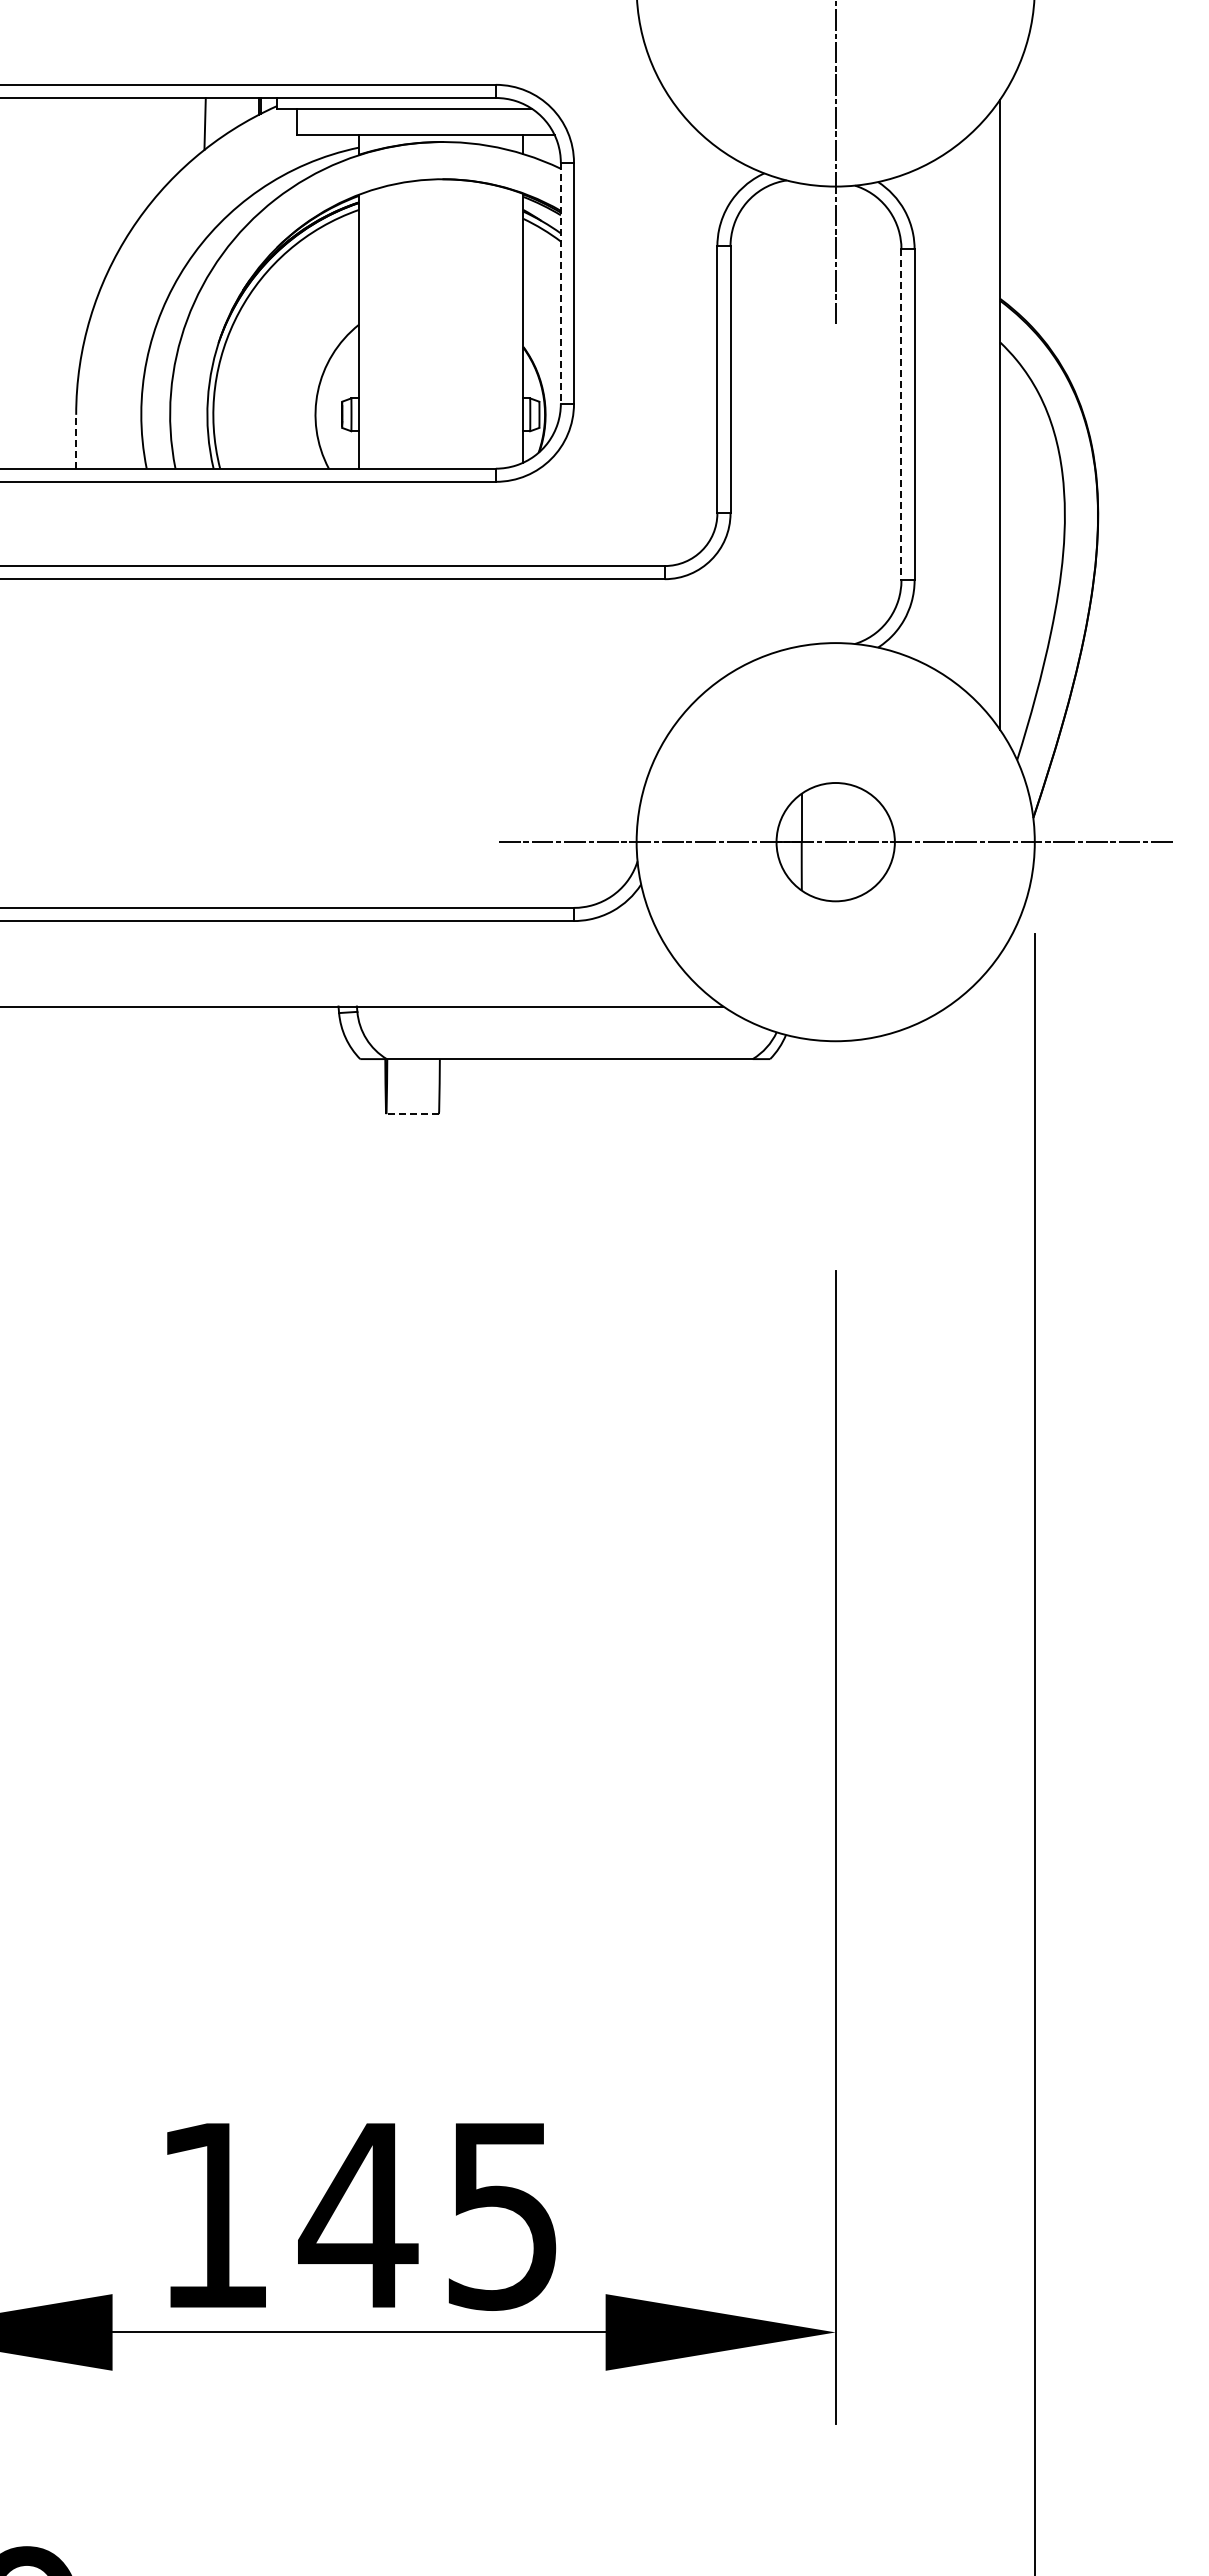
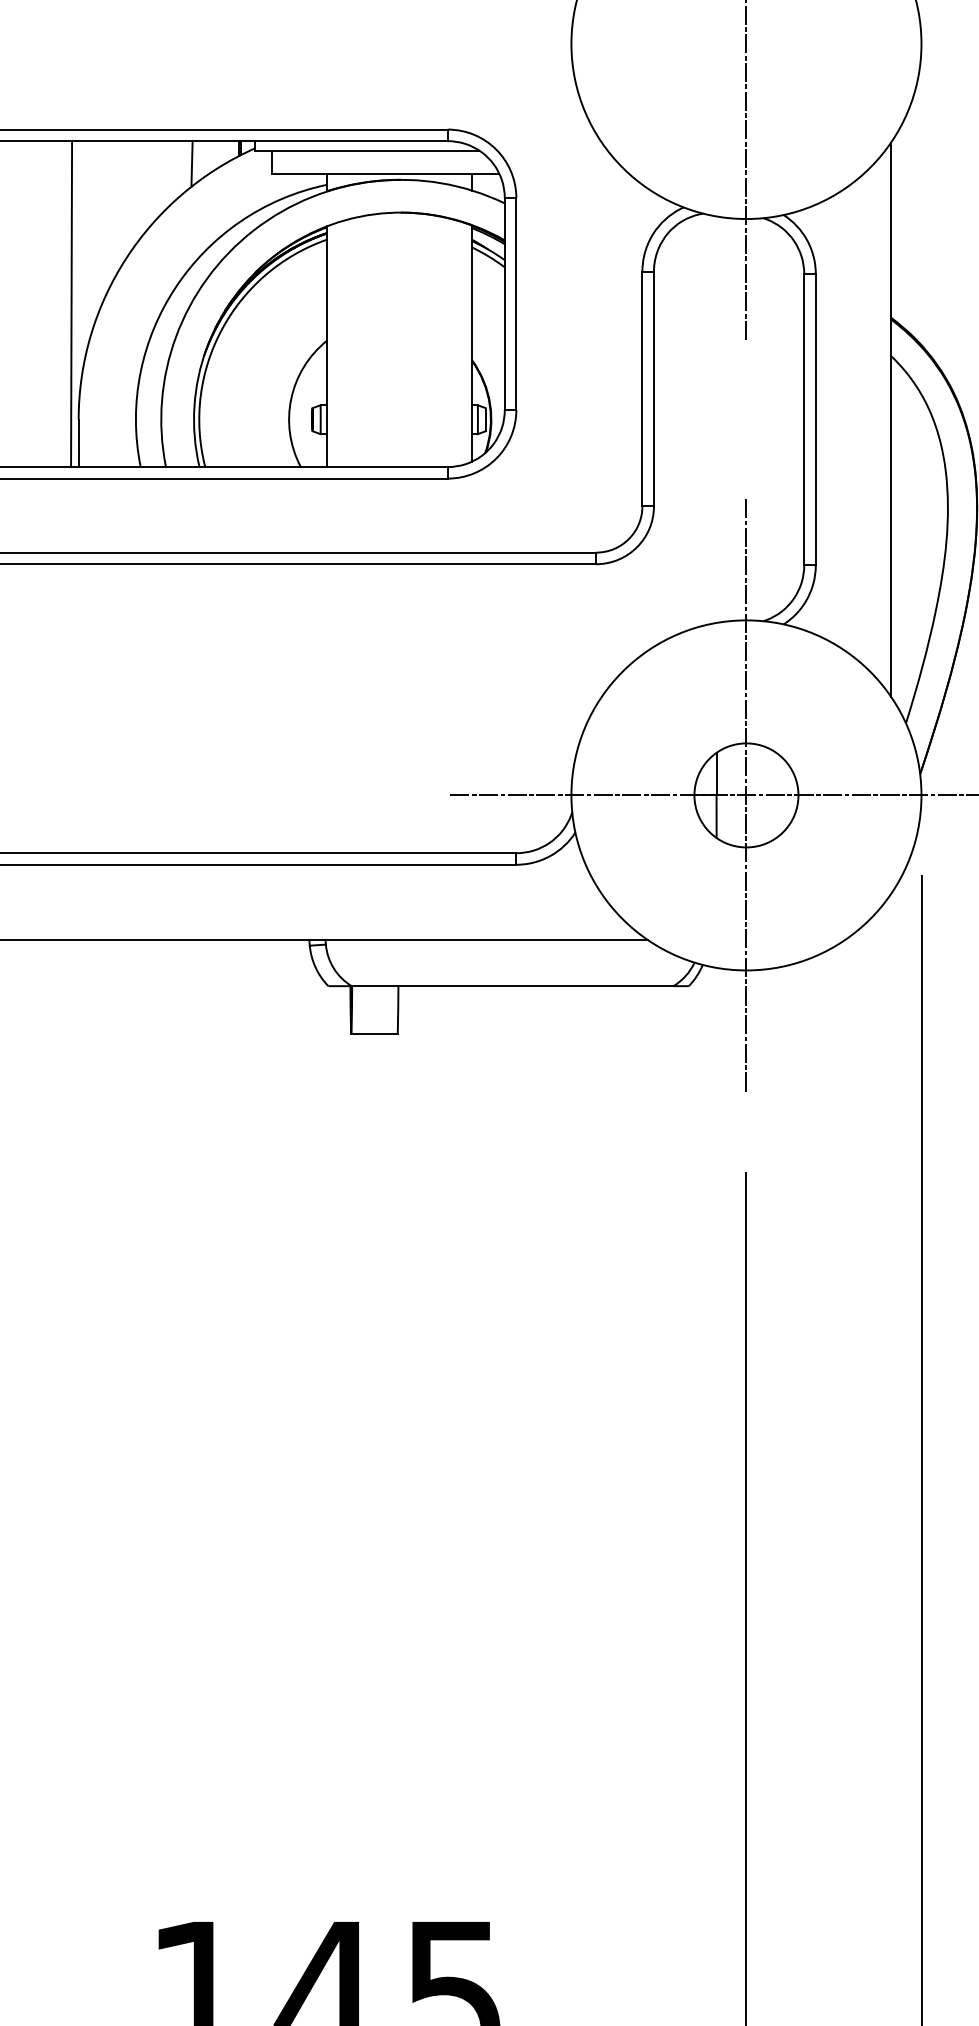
line: (67, 283) -> (71, 304), added
line: (560, 283) -> (504, 304), dashed -> solid
line: (901, 414) -> (804, 419), dashed -> solid
line: (76, 441) -> (78, 443), dashed -> solid
line: (835, 842) -> (746, 795), added
line: (412, 1114) -> (374, 1034), dashed -> solid

